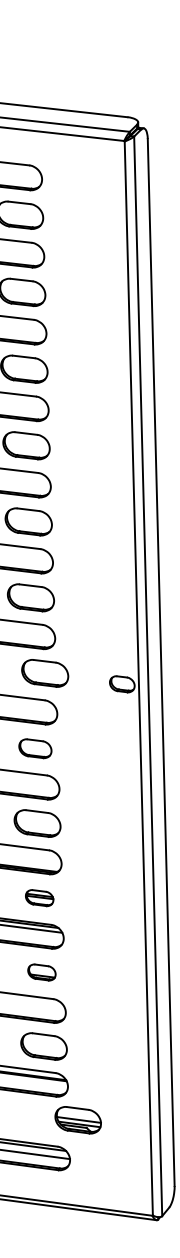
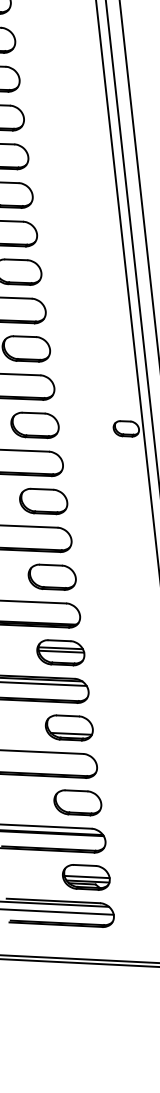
part: (45, 673) -> (35, 425), moved
part: (35, 748) -> (43, 501), size x1.43
part: (39, 897) -> (60, 652), size x1.67
part: (41, 972) -> (68, 727), size x1.67
part: (77, 1120) -> (85, 877), moved

